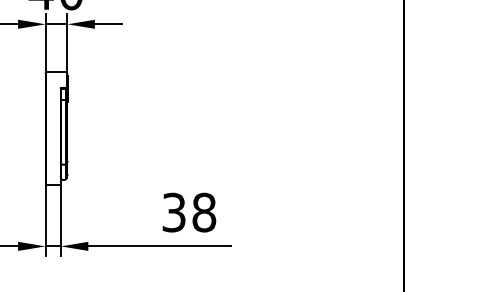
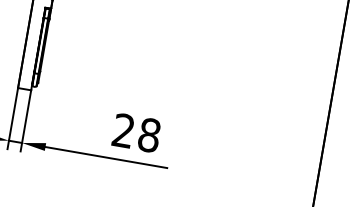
text: (173, 212) -> (123, 130), 38 -> 28

